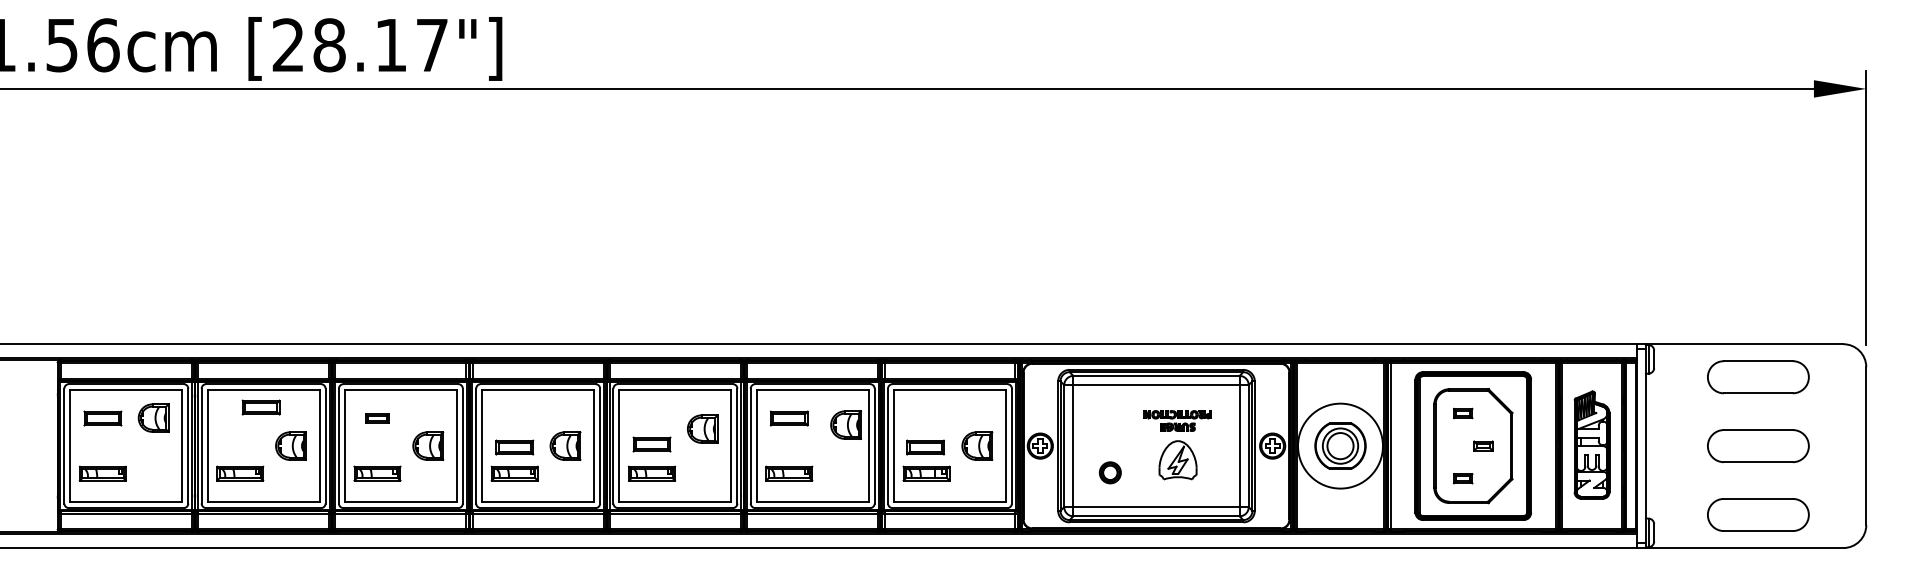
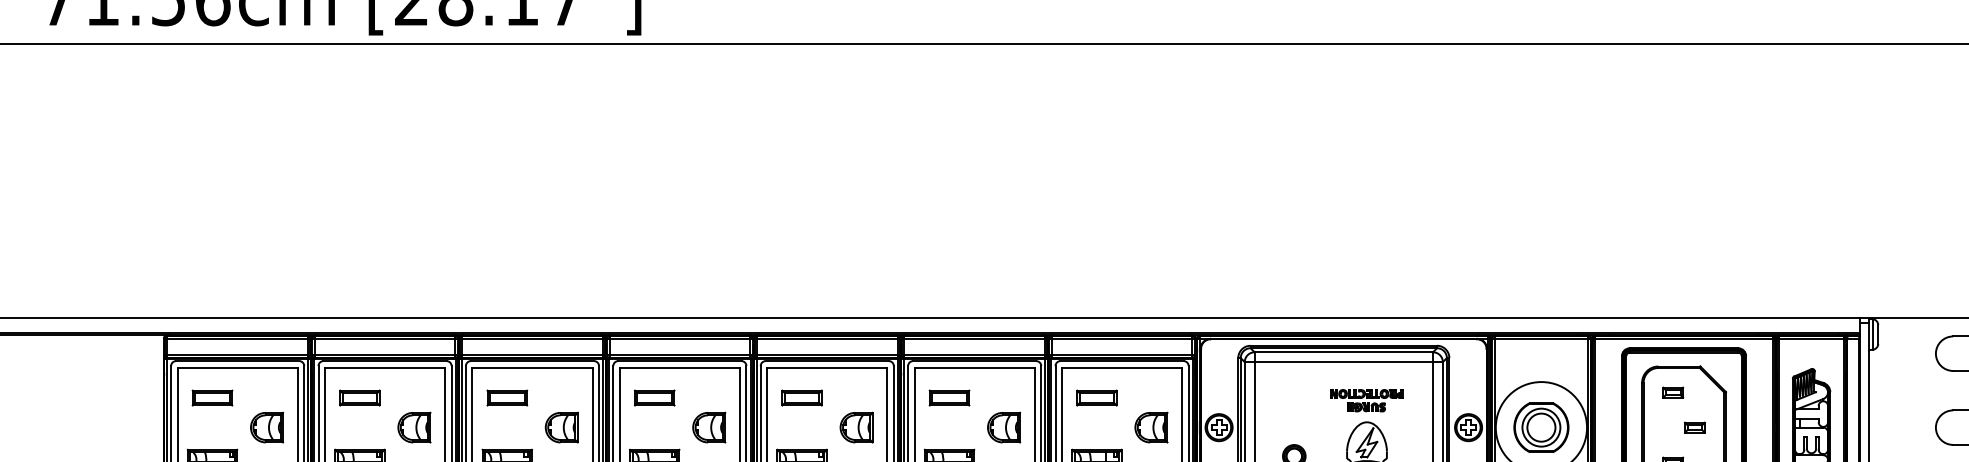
part: (260, 407) -> (359, 397), moved
part: (153, 417) -> (266, 426), moved
part: (377, 418) -> (507, 397), size x1.67
part: (845, 424) -> (1003, 426), moved
part: (702, 428) -> (856, 426), moved
part: (651, 444) -> (801, 397), moved
part: (514, 447) -> (654, 397), moved
part: (925, 447) -> (1096, 397), moved

